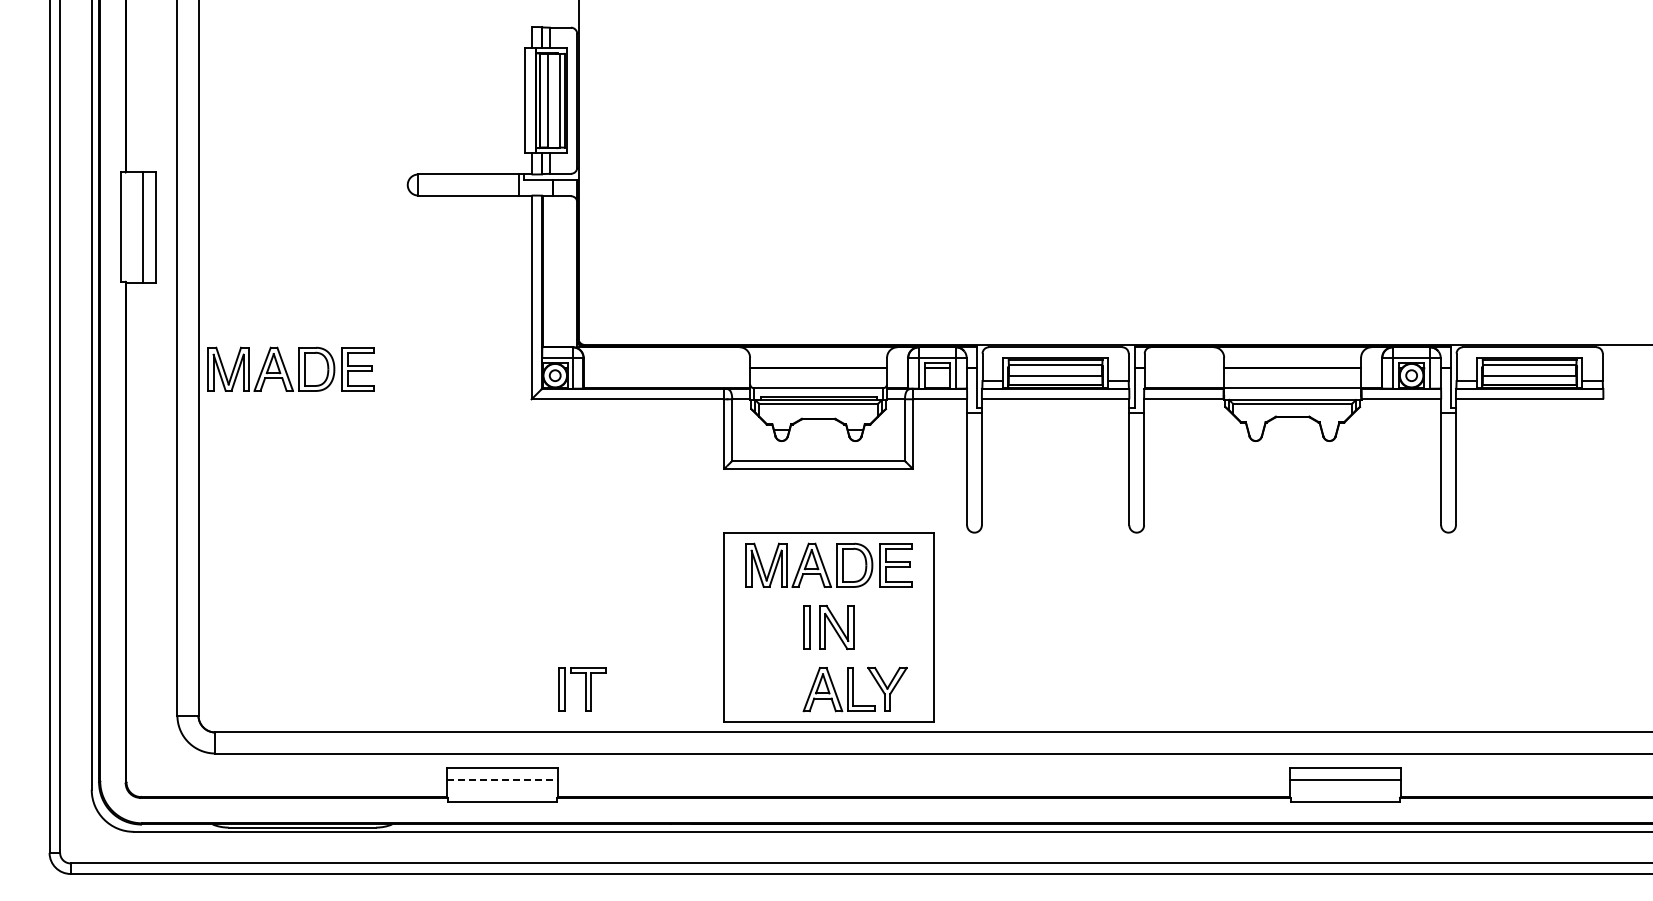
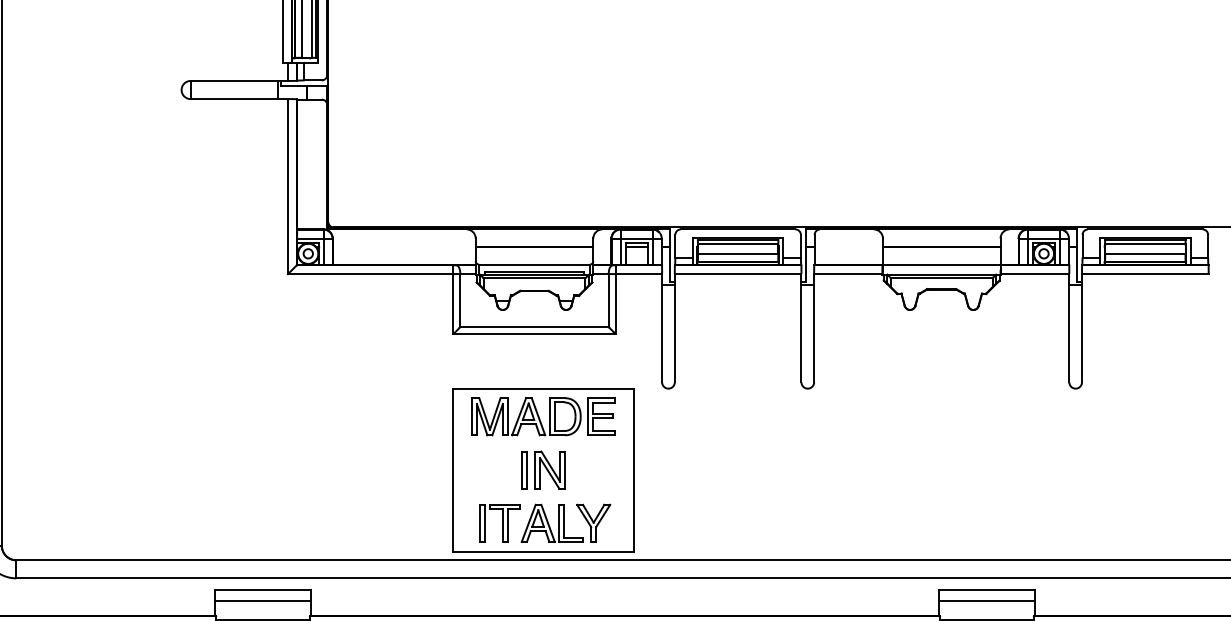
part: (290, 368) -> (80, 247), removed
part: (582, 689) -> (500, 523), moved
line: (503, 780) -> (263, 601), dashed -> solid

